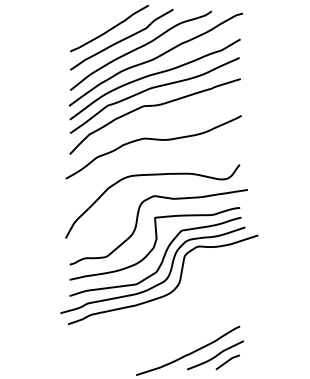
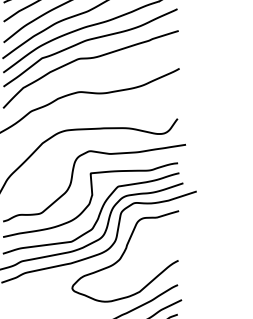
curve: (186, 298) -> (123, 256), added

